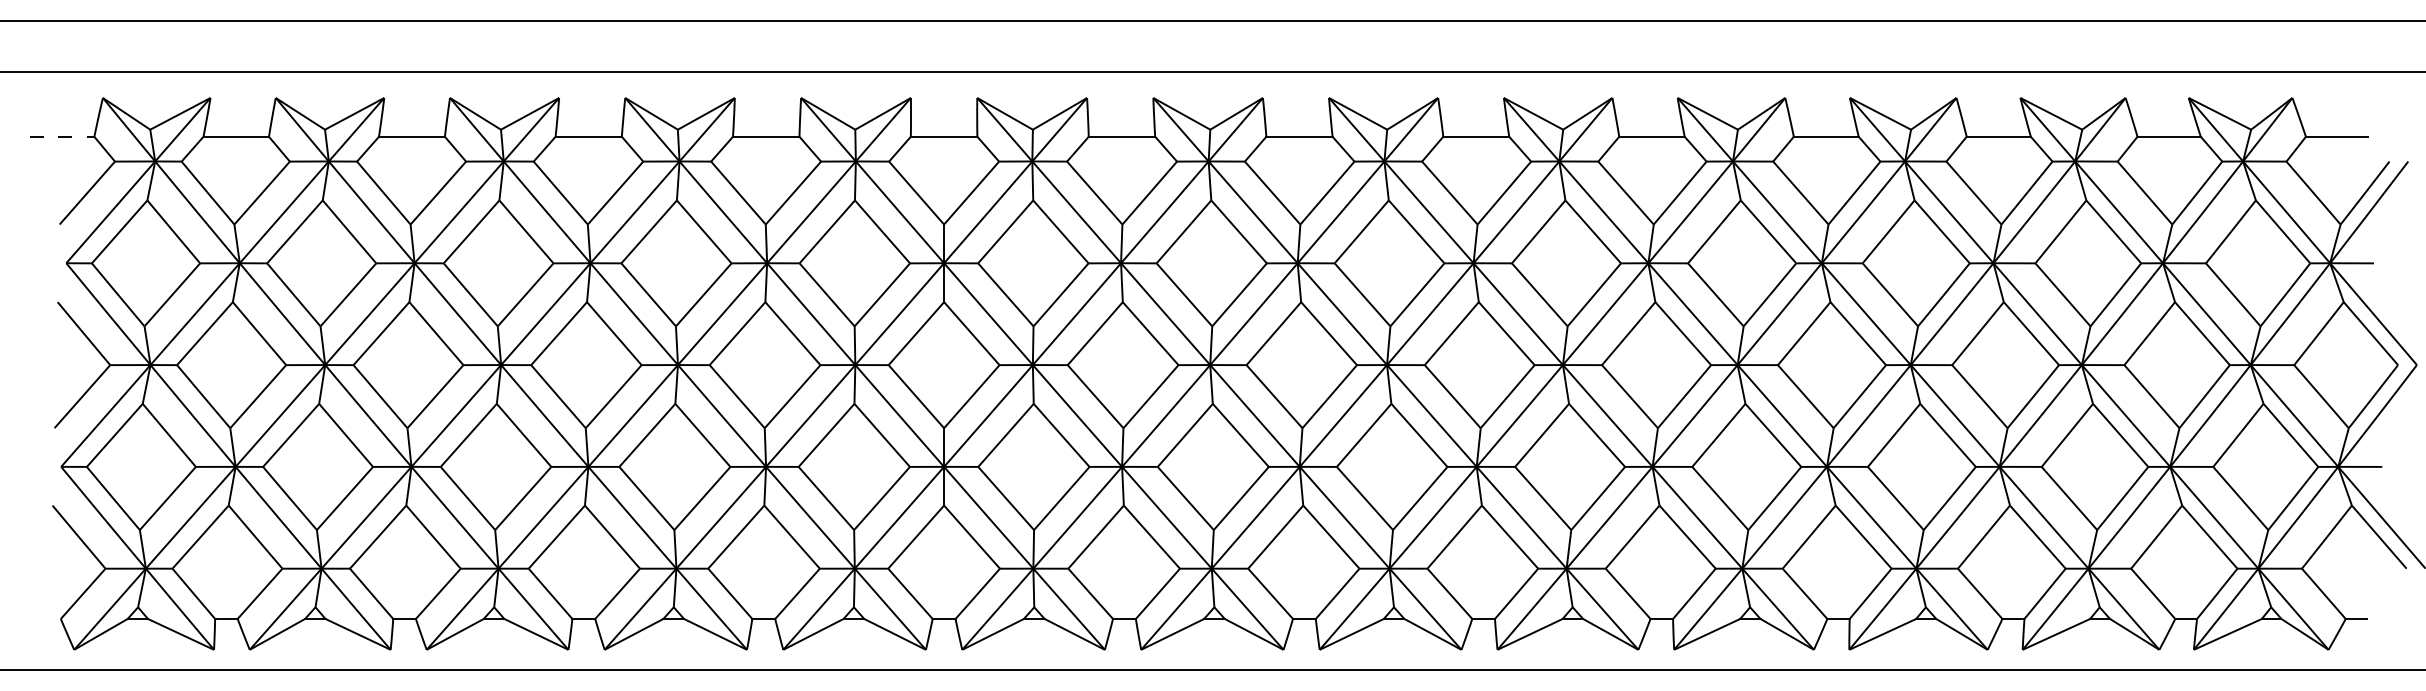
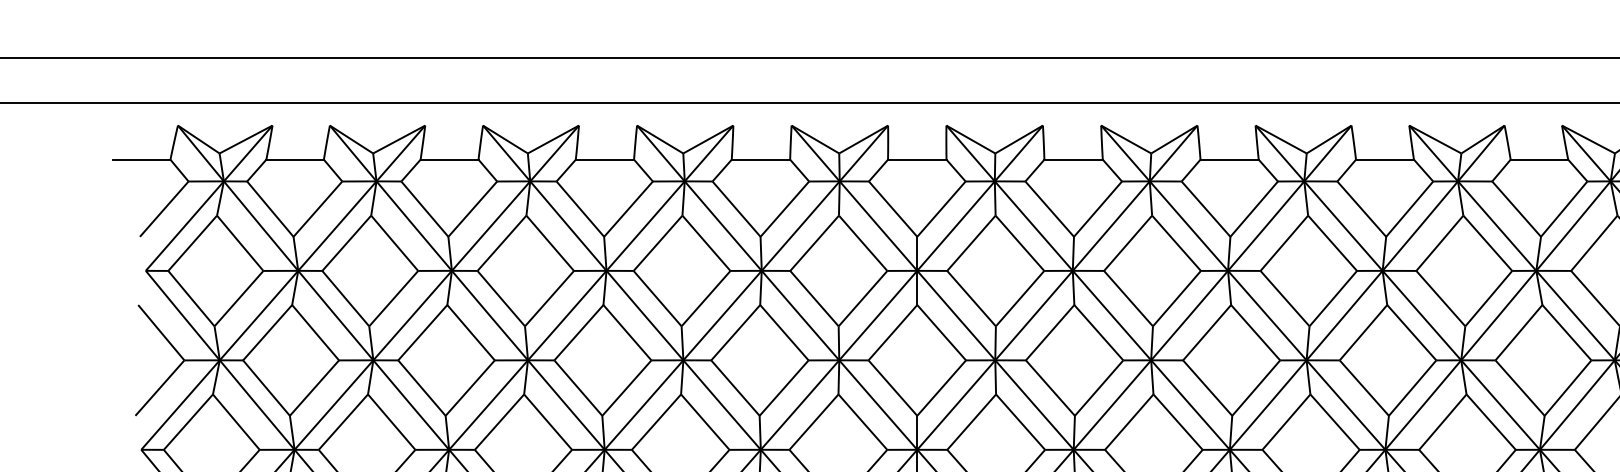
line: (62, 136) -> (142, 159), dashed -> solid

